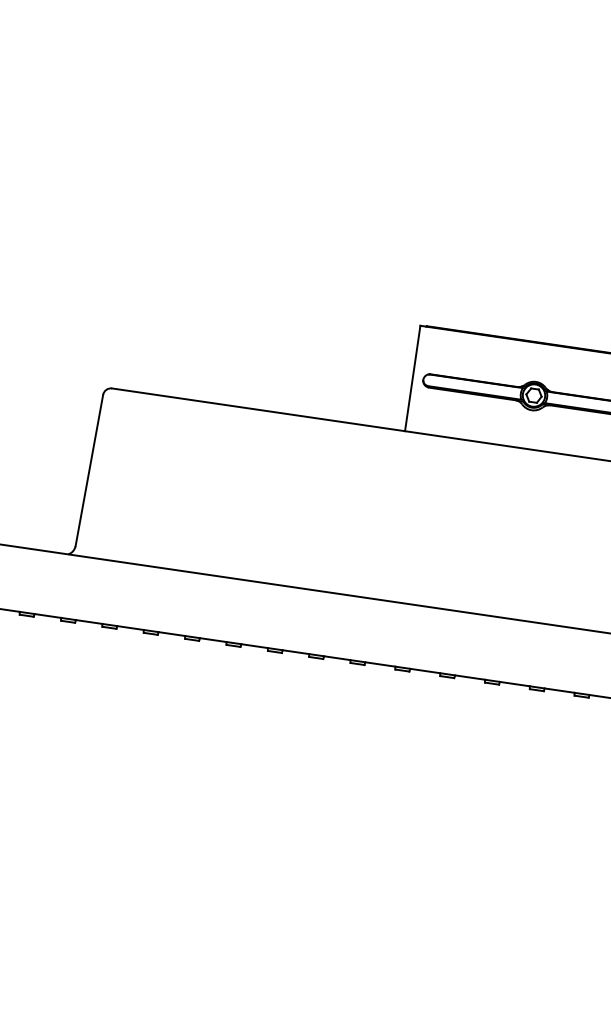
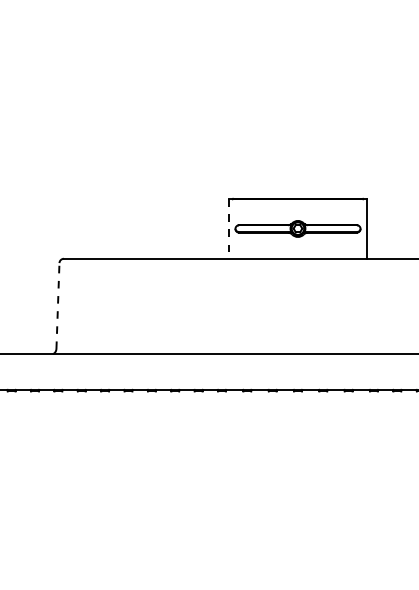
line: (412, 379) -> (229, 229), solid -> dashed
line: (88, 471) -> (57, 306), solid -> dashed

